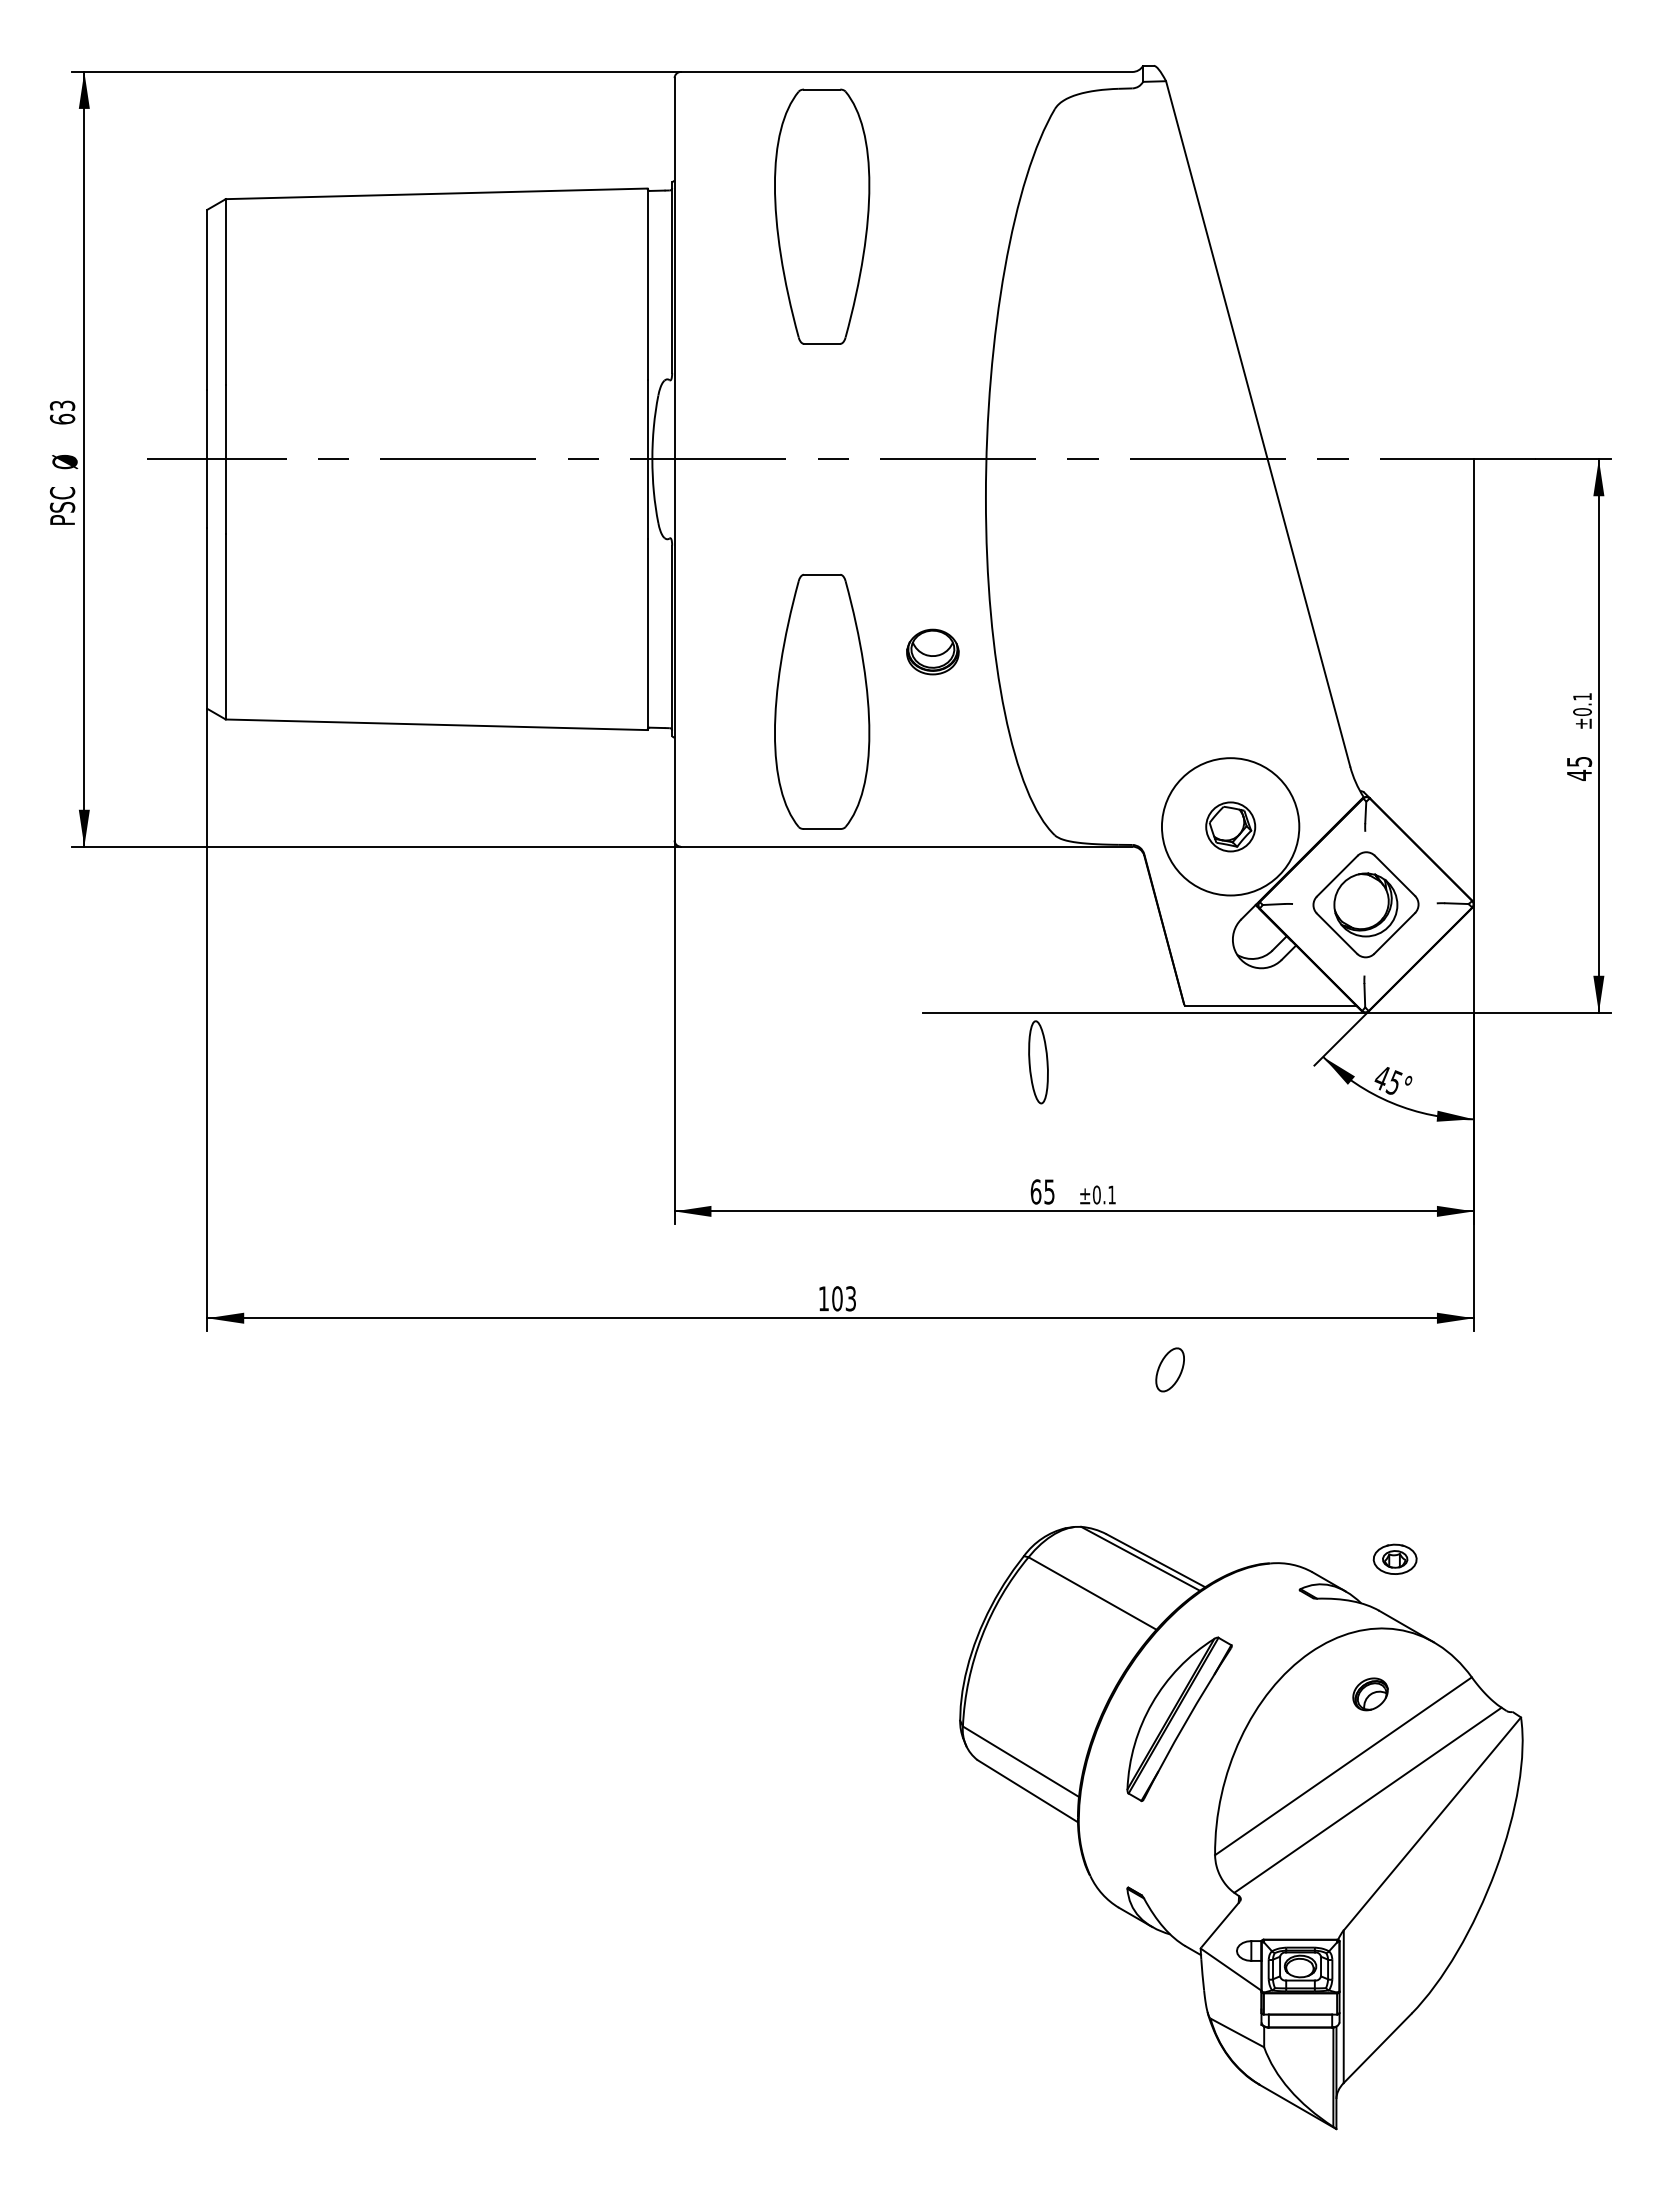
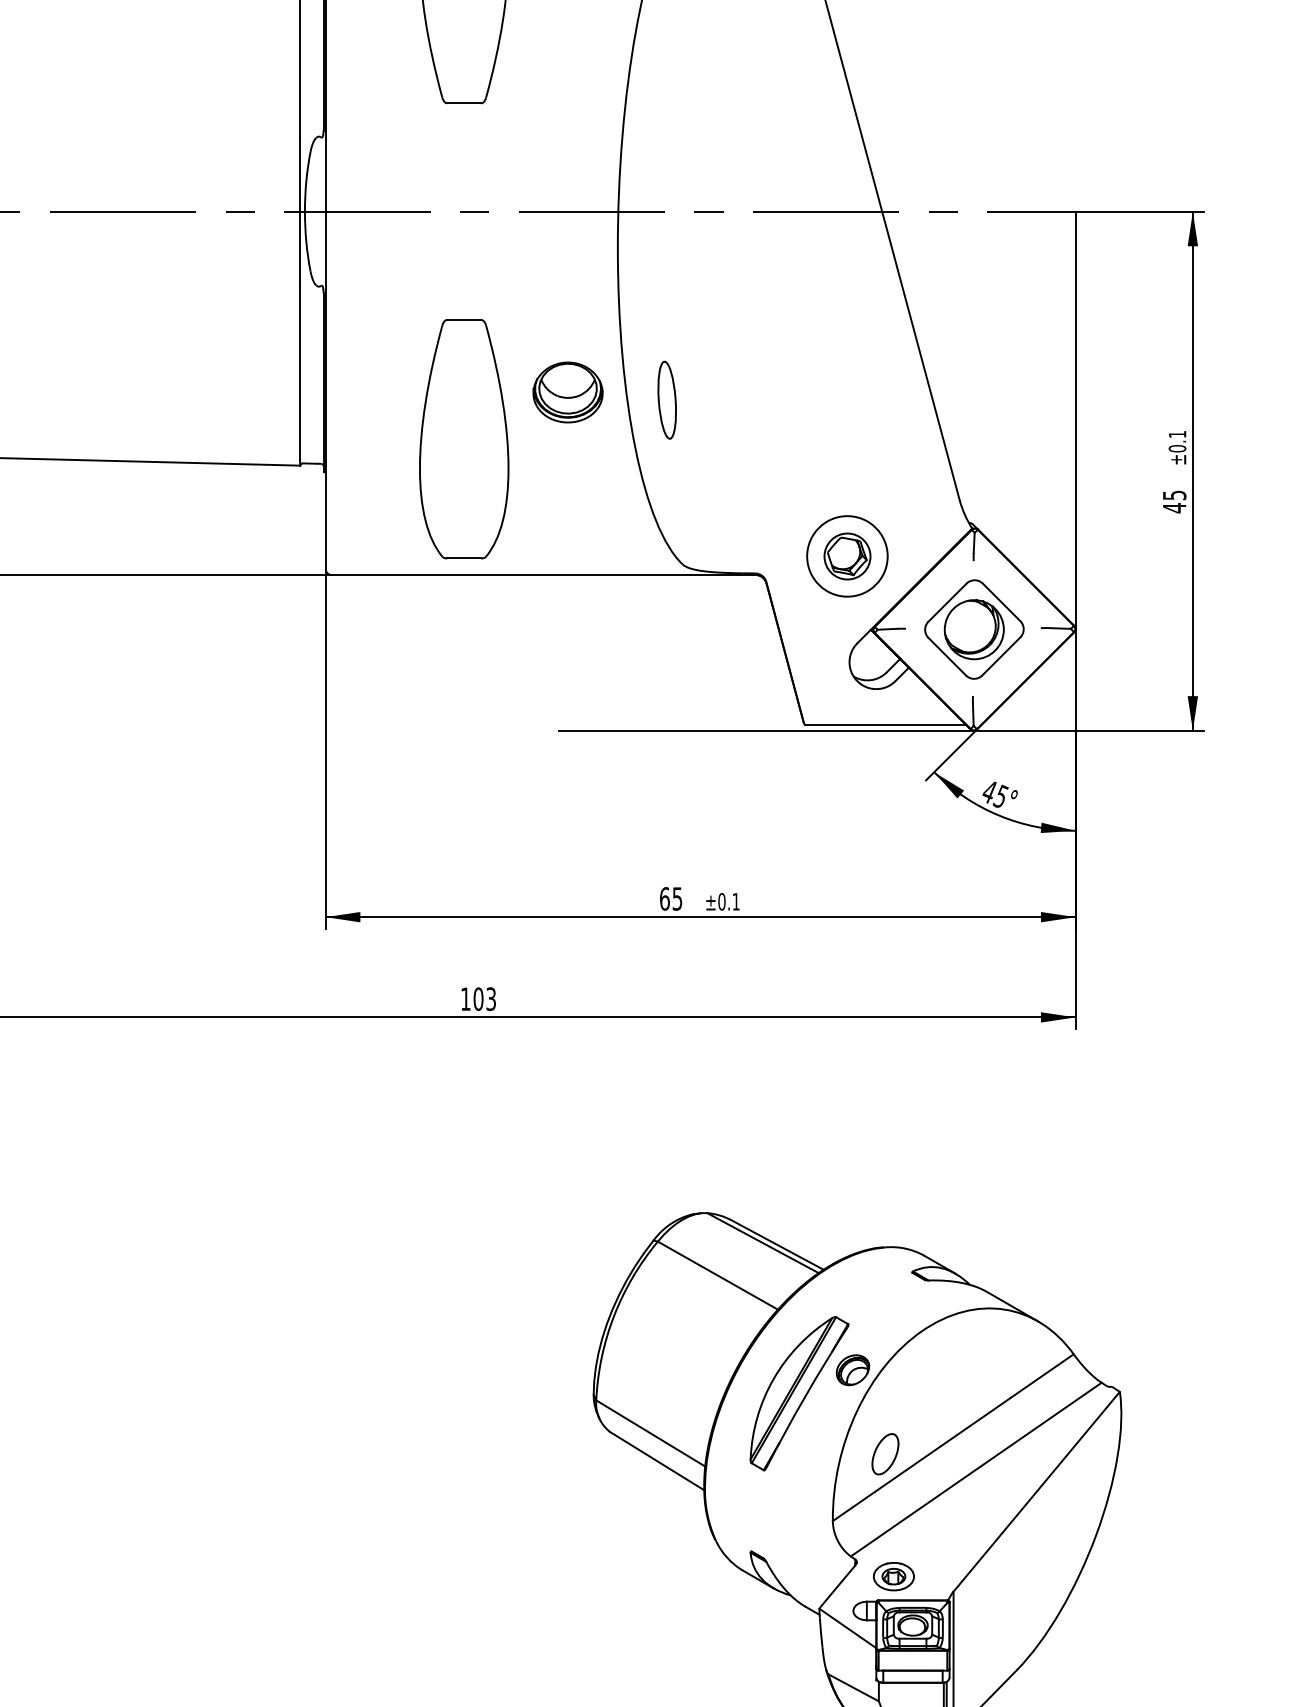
part: (932, 651) -> (567, 391), size x1.43
circle: (1230, 826) -> (847, 556), size x0.62
part: (1038, 1062) -> (667, 400), moved
part: (1169, 1369) -> (884, 1453), moved
part: (1394, 1558) -> (893, 1575), moved
part: (1370, 1694) -> (852, 1370), moved

